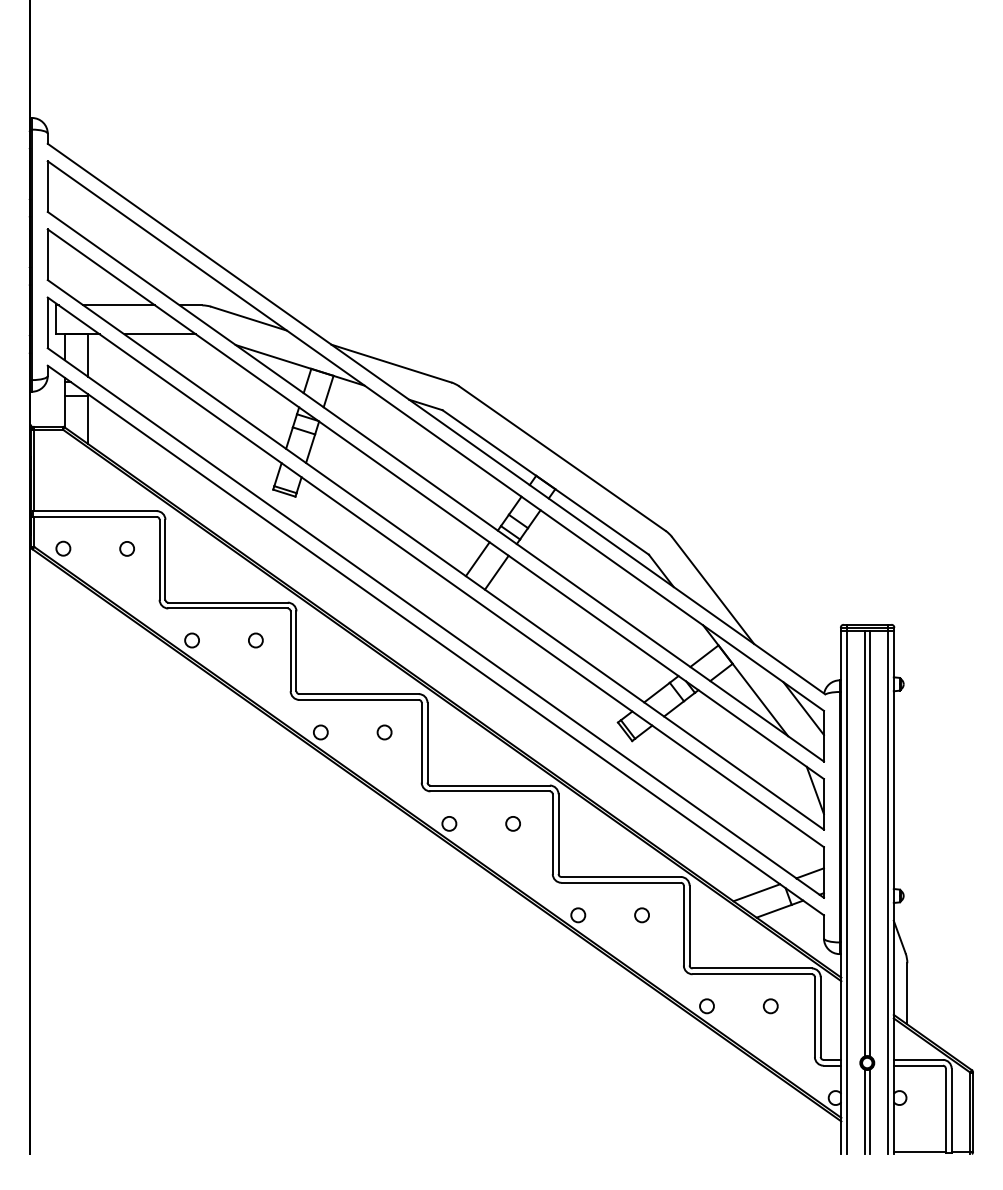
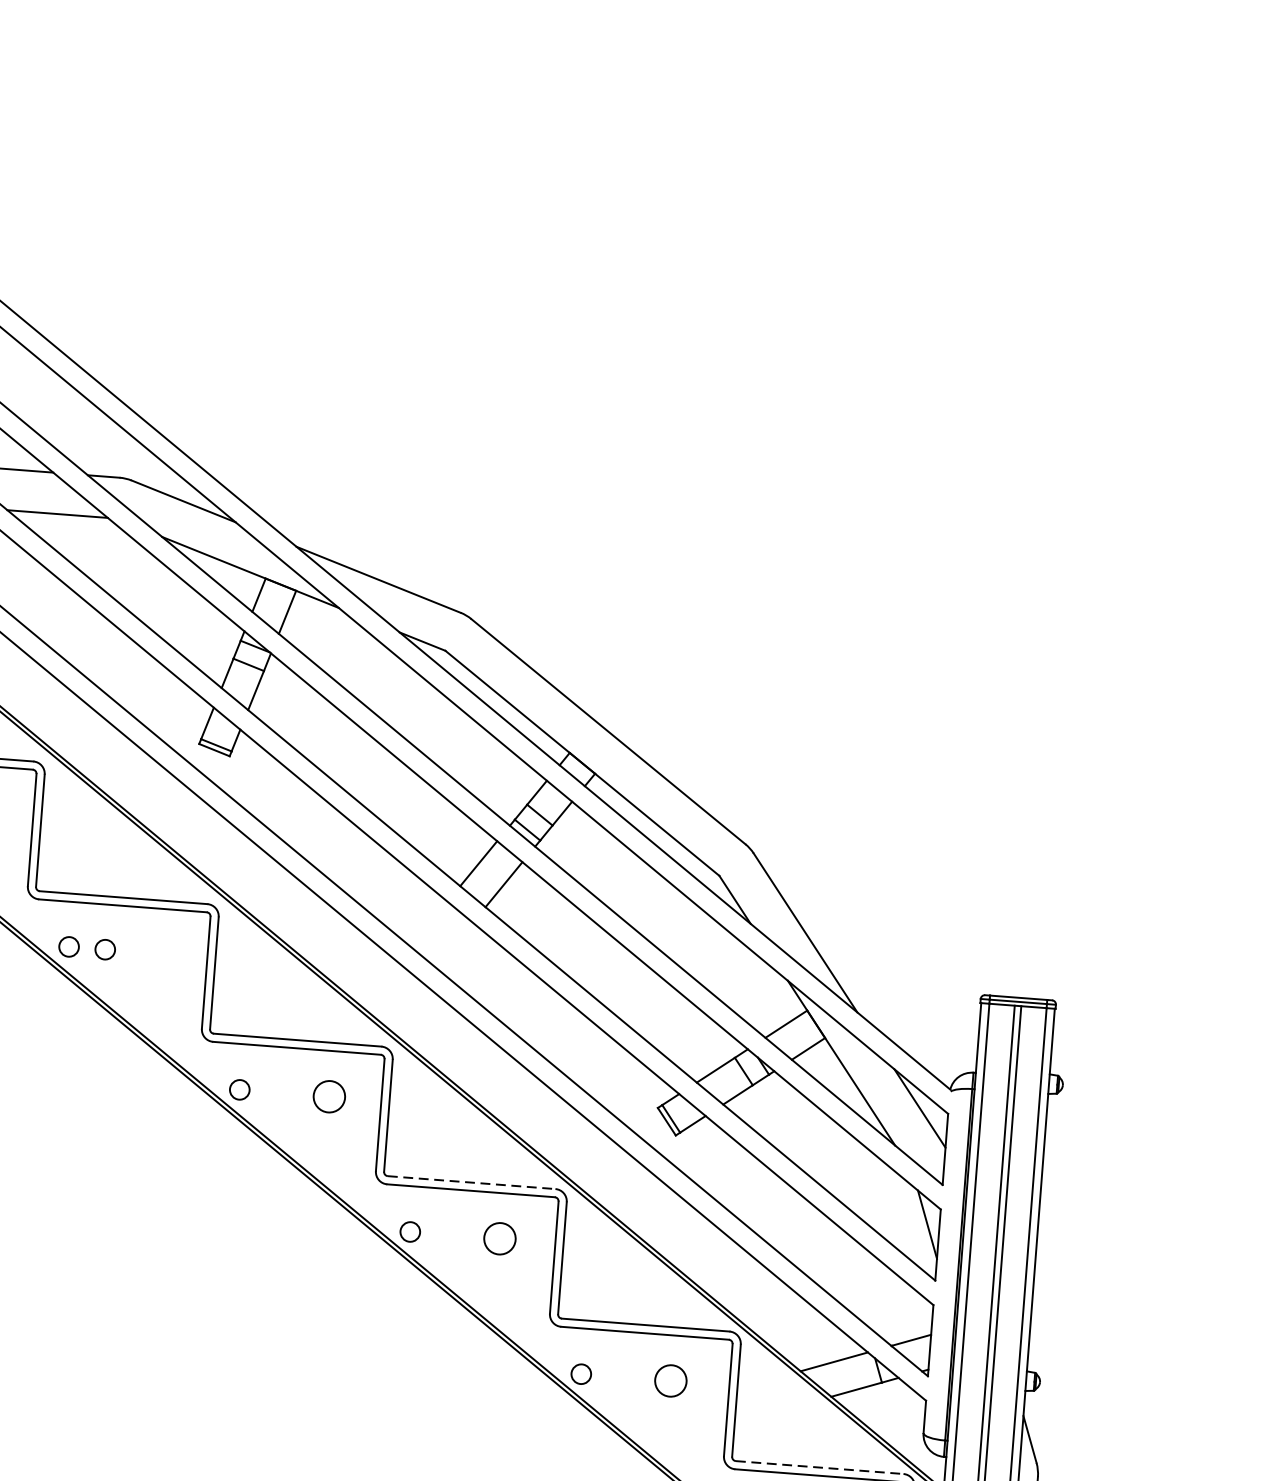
circle: (255, 640) -> (104, 949), moved
circle: (384, 732) -> (329, 1096), size x1.6
line: (490, 785) -> (472, 1182), solid -> dashed
circle: (512, 823) -> (498, 1238), size x1.6
circle: (641, 915) -> (670, 1381), size x1.6
line: (752, 968) -> (820, 1467), solid -> dashed

